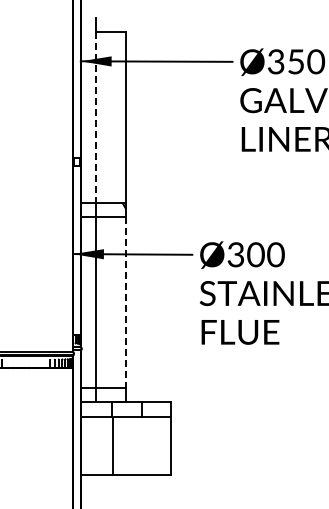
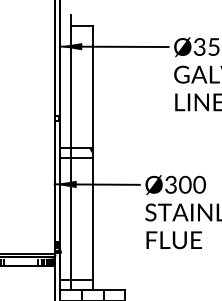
line: (96, 117) -> (71, 86), dashed -> solid
line: (126, 302) -> (92, 218), dashed -> solid

